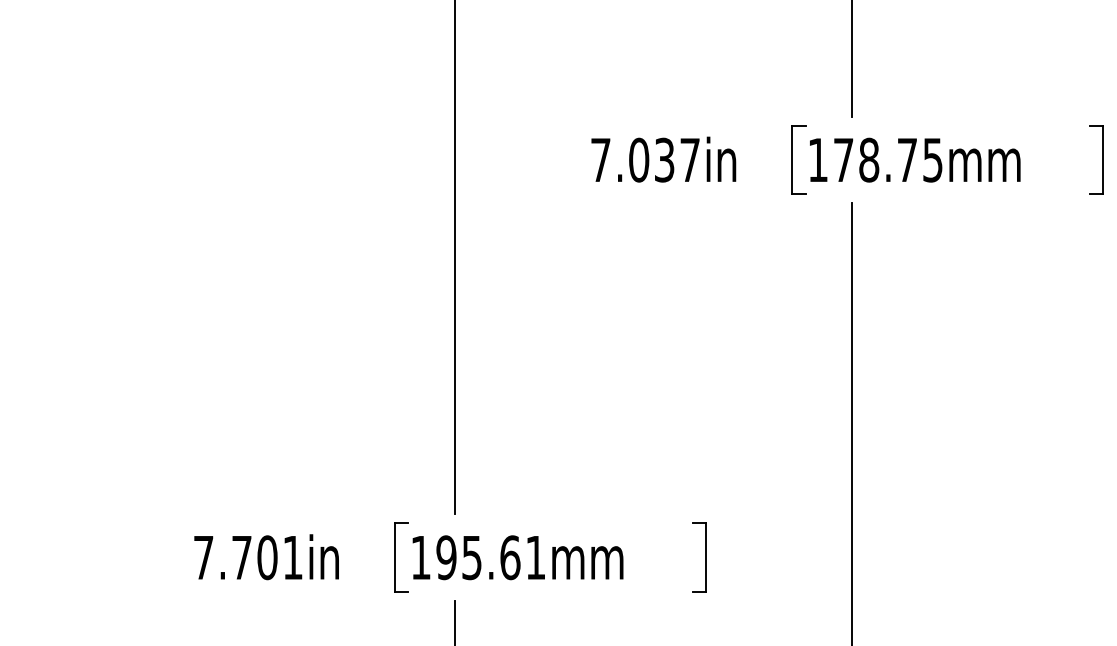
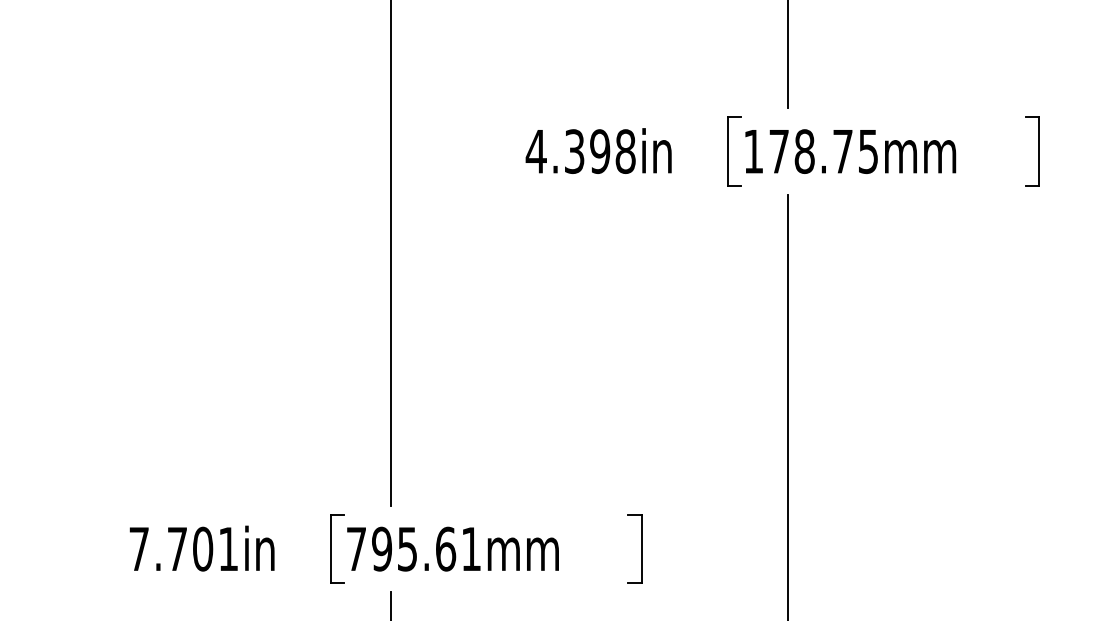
text: (645, 159) -> (581, 150), 7.037in -> 4.398in
text: (420, 557) -> (356, 548), 195.61mm -> 795.61mm

